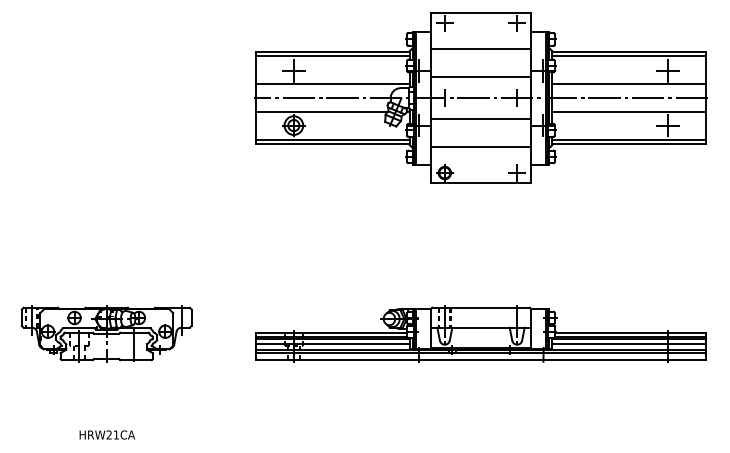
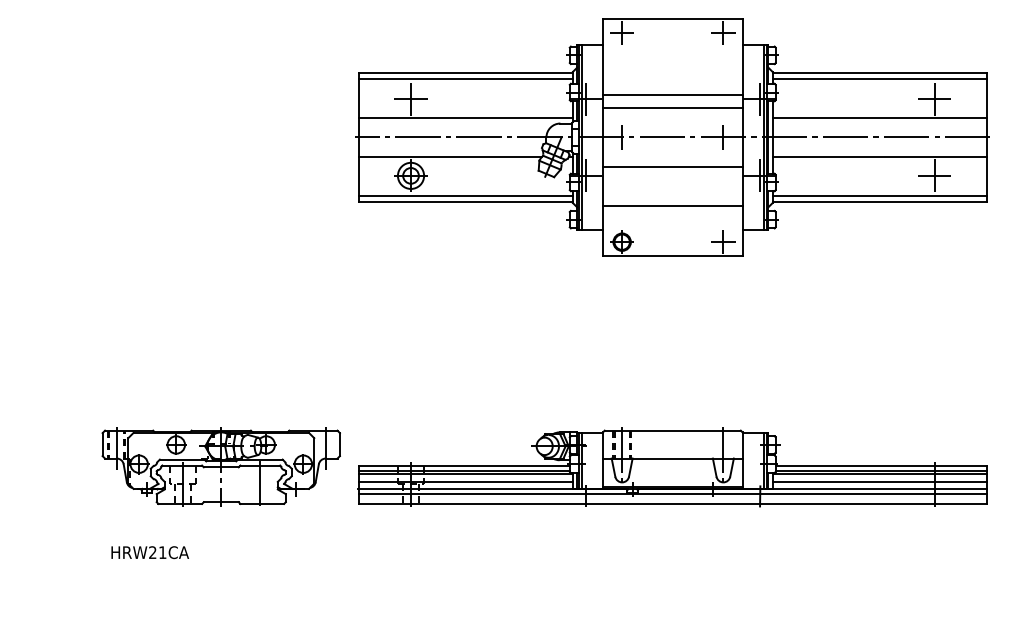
line: (480, 49) -> (672, 95), moved
part: (106, 333) -> (220, 466), moved
text: (106, 434) -> (149, 552), moved

